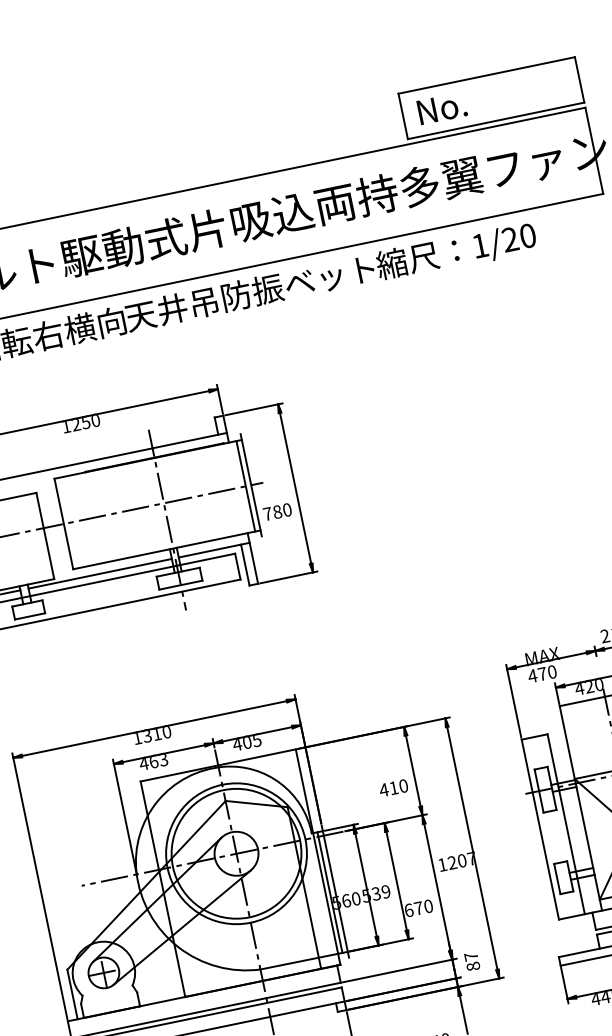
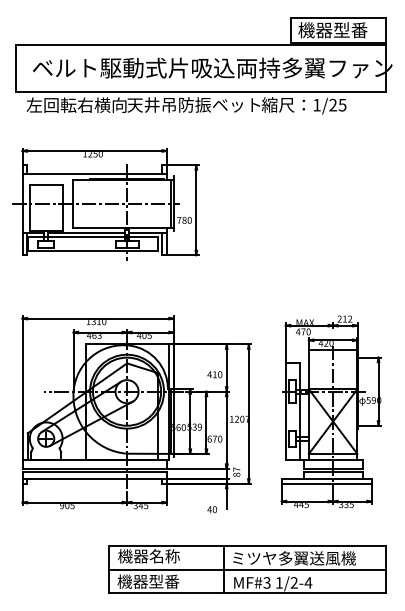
text: (480, 100) -> (332, 30), No. -> 機器型番
text: (527, 234) -> (342, 104), 1/20 -> 1/25

